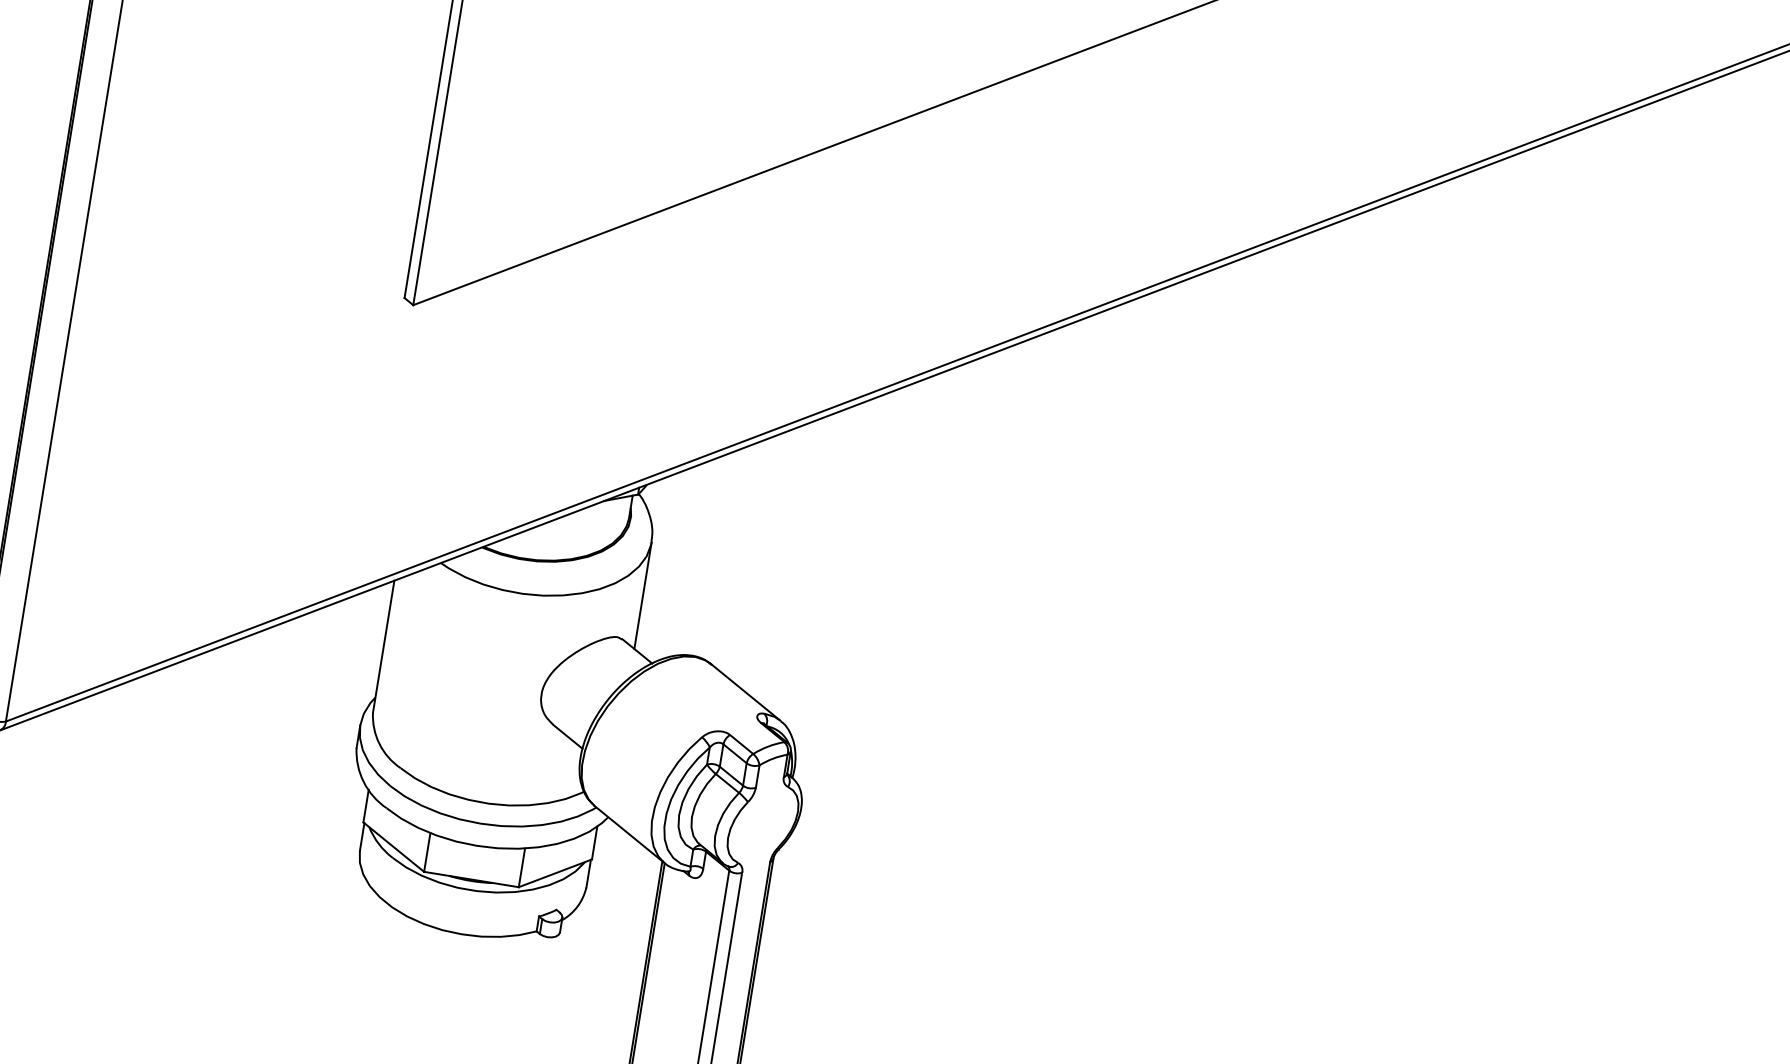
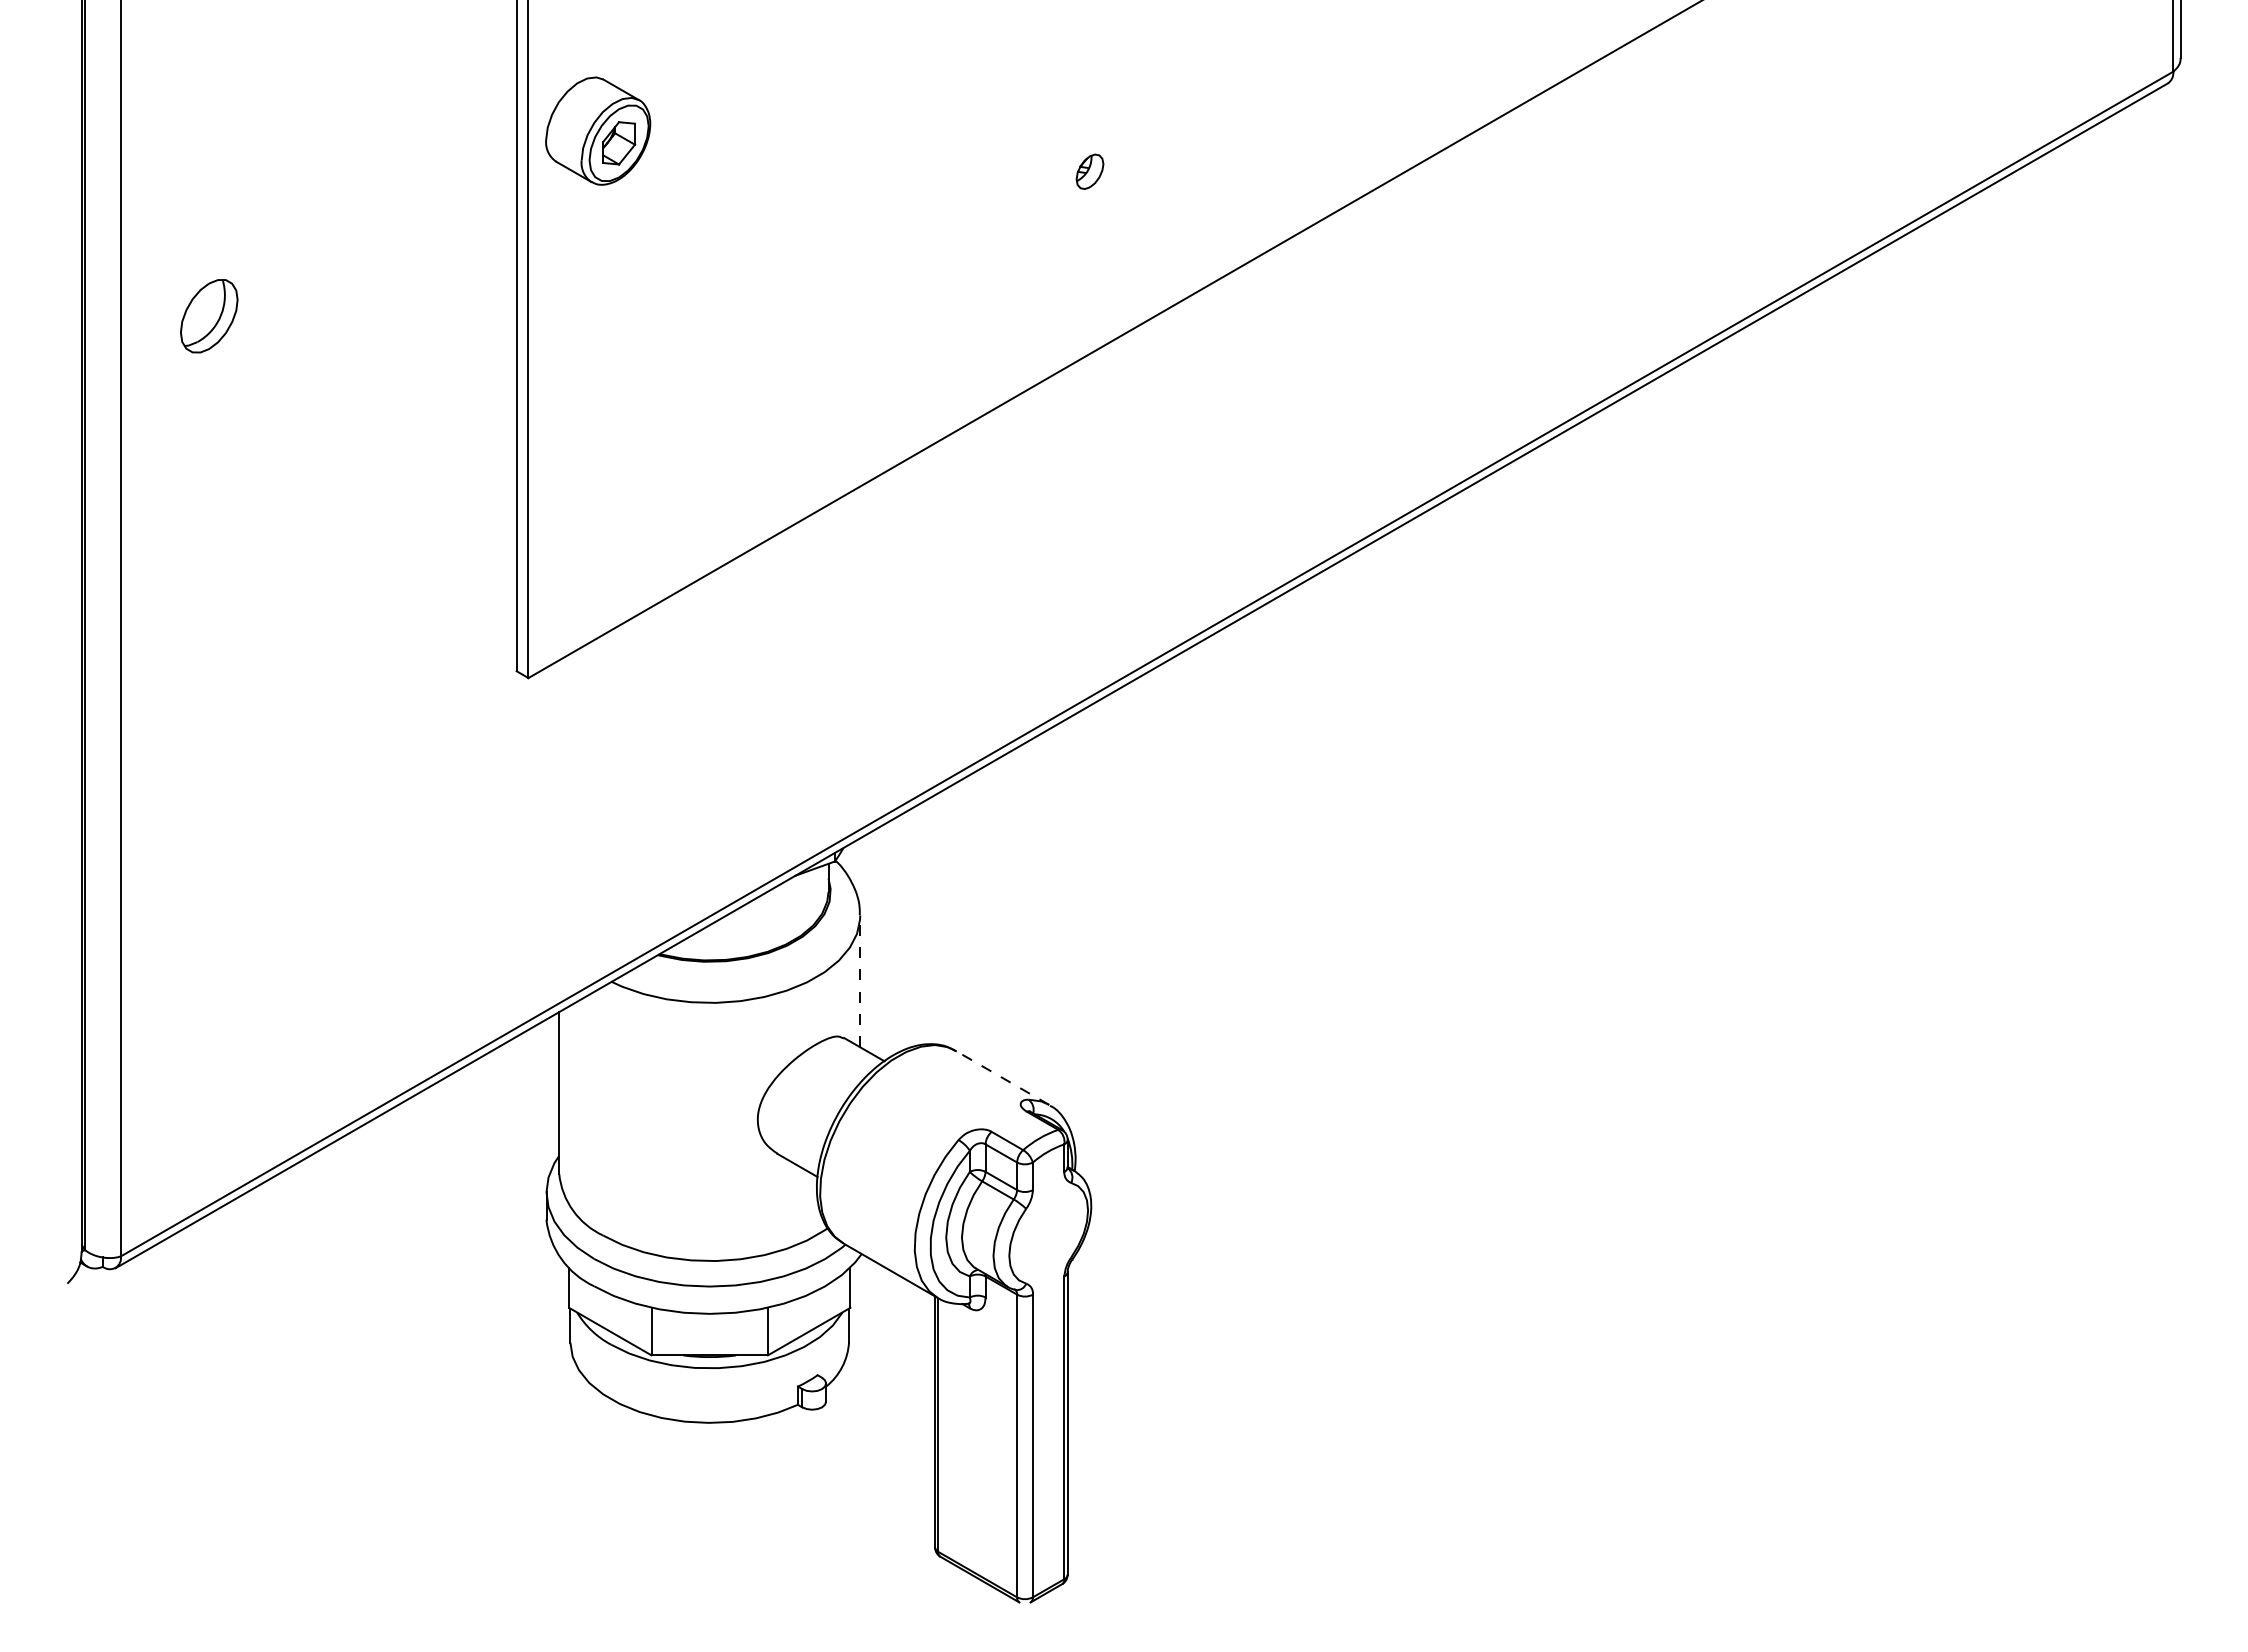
line: (643, 595) -> (860, 981), solid -> dashed
line: (745, 692) -> (1001, 1077), solid -> dashed

